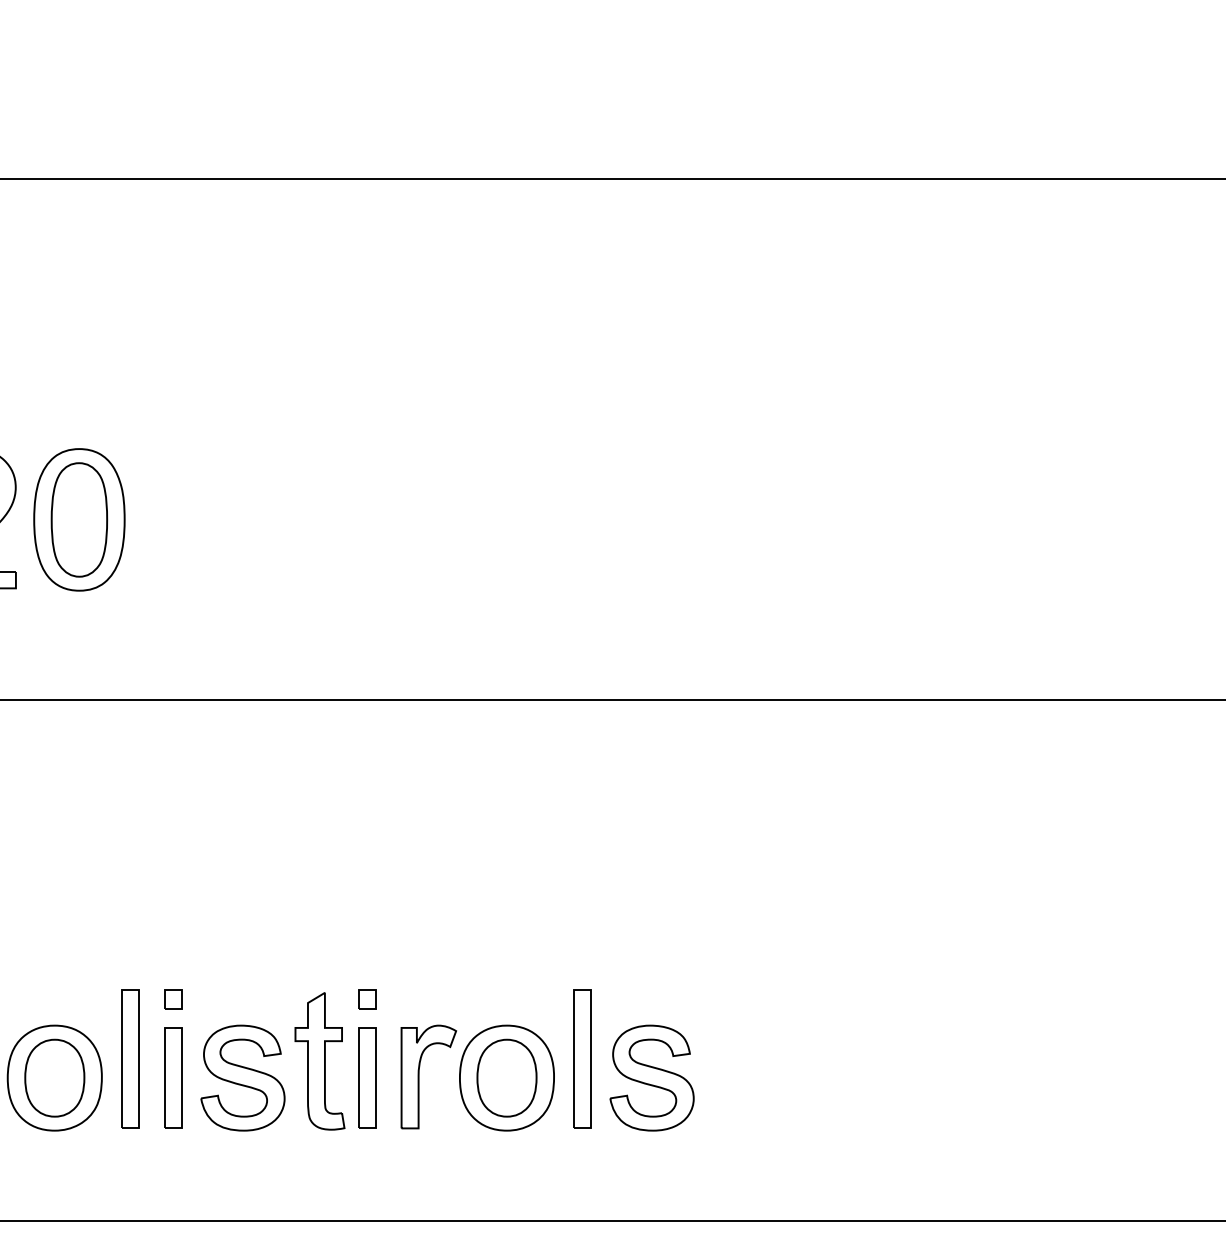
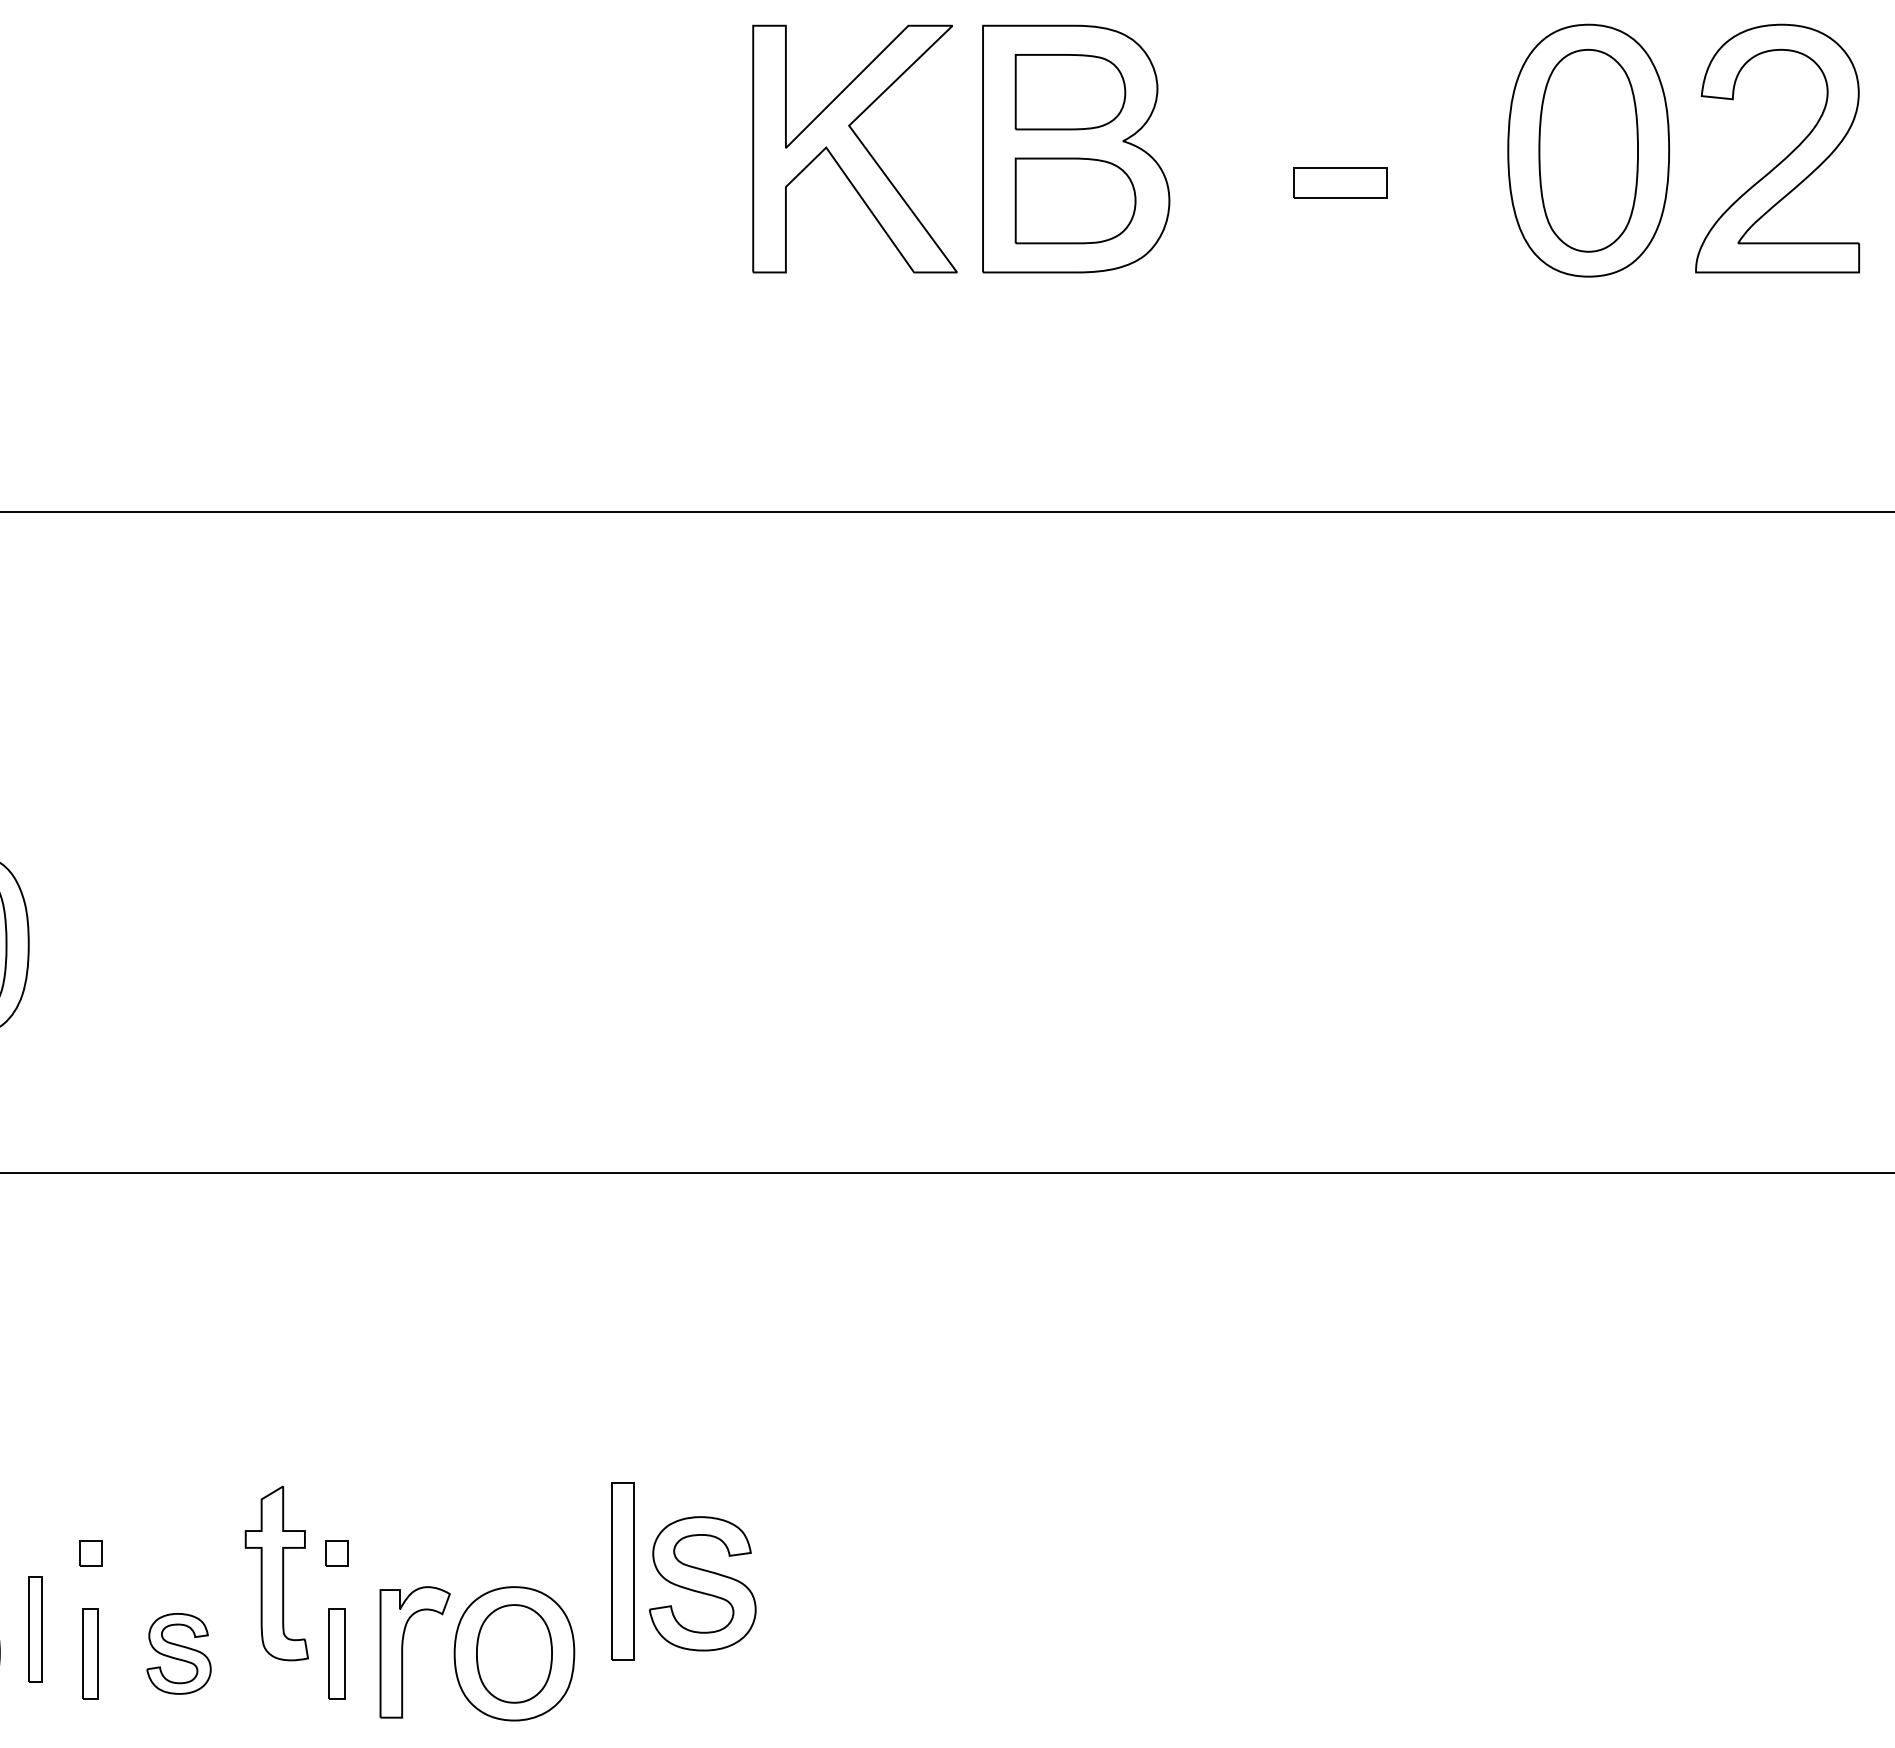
part: (129, 1058) -> (35, 1629), size x0.6
part: (581, 1058) -> (622, 1571), moved
part: (319, 1061) -> (276, 1573), moved
part: (173, 1077) -> (90, 1653), size x0.7
part: (242, 1077) -> (178, 1653), size x0.6
part: (366, 1077) -> (336, 1653), size x0.7
part: (651, 1077) -> (702, 1583), moved

